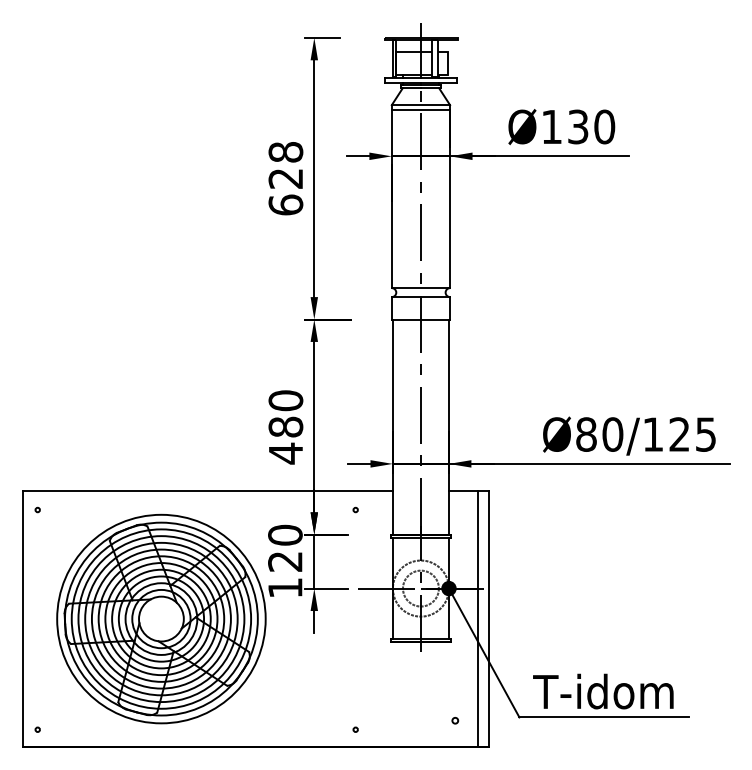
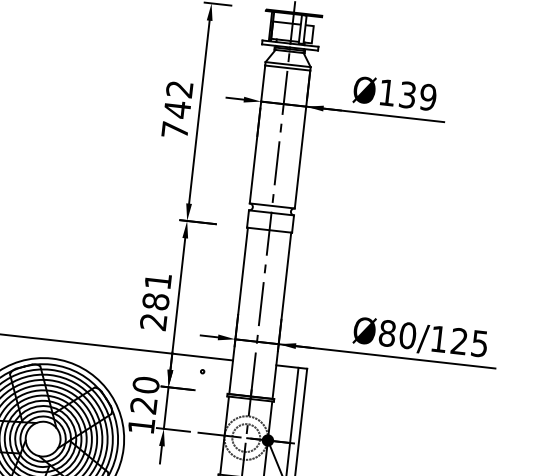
text: (604, 126) -> (428, 96), Ø130 -> Ø139
text: (285, 178) -> (177, 109), 628 -> 742
text: (285, 427) -> (155, 301), 480 -> 281

